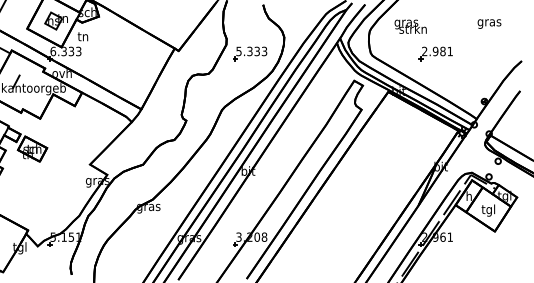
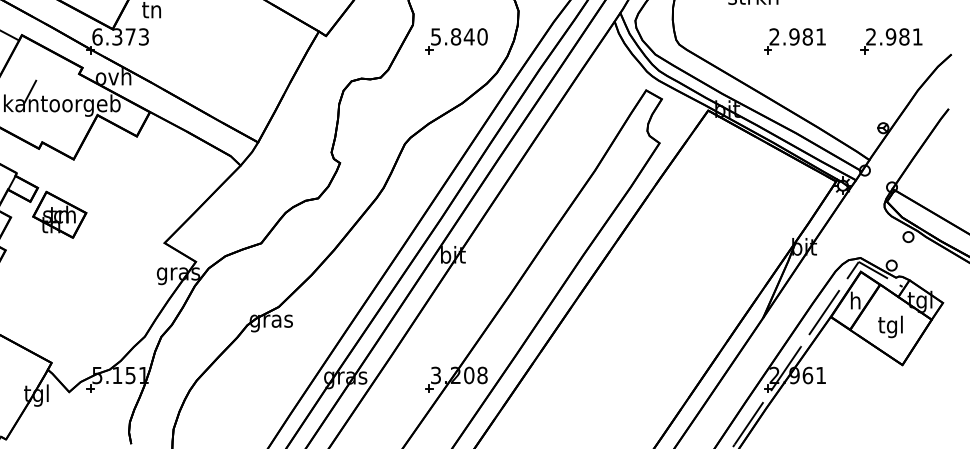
text: (71, 51) -> (130, 36), 6.333 -> 6.373
text: (257, 51) -> (469, 36), 5.333 -> 5.840
part: (488, 53) -> (890, 40), added

